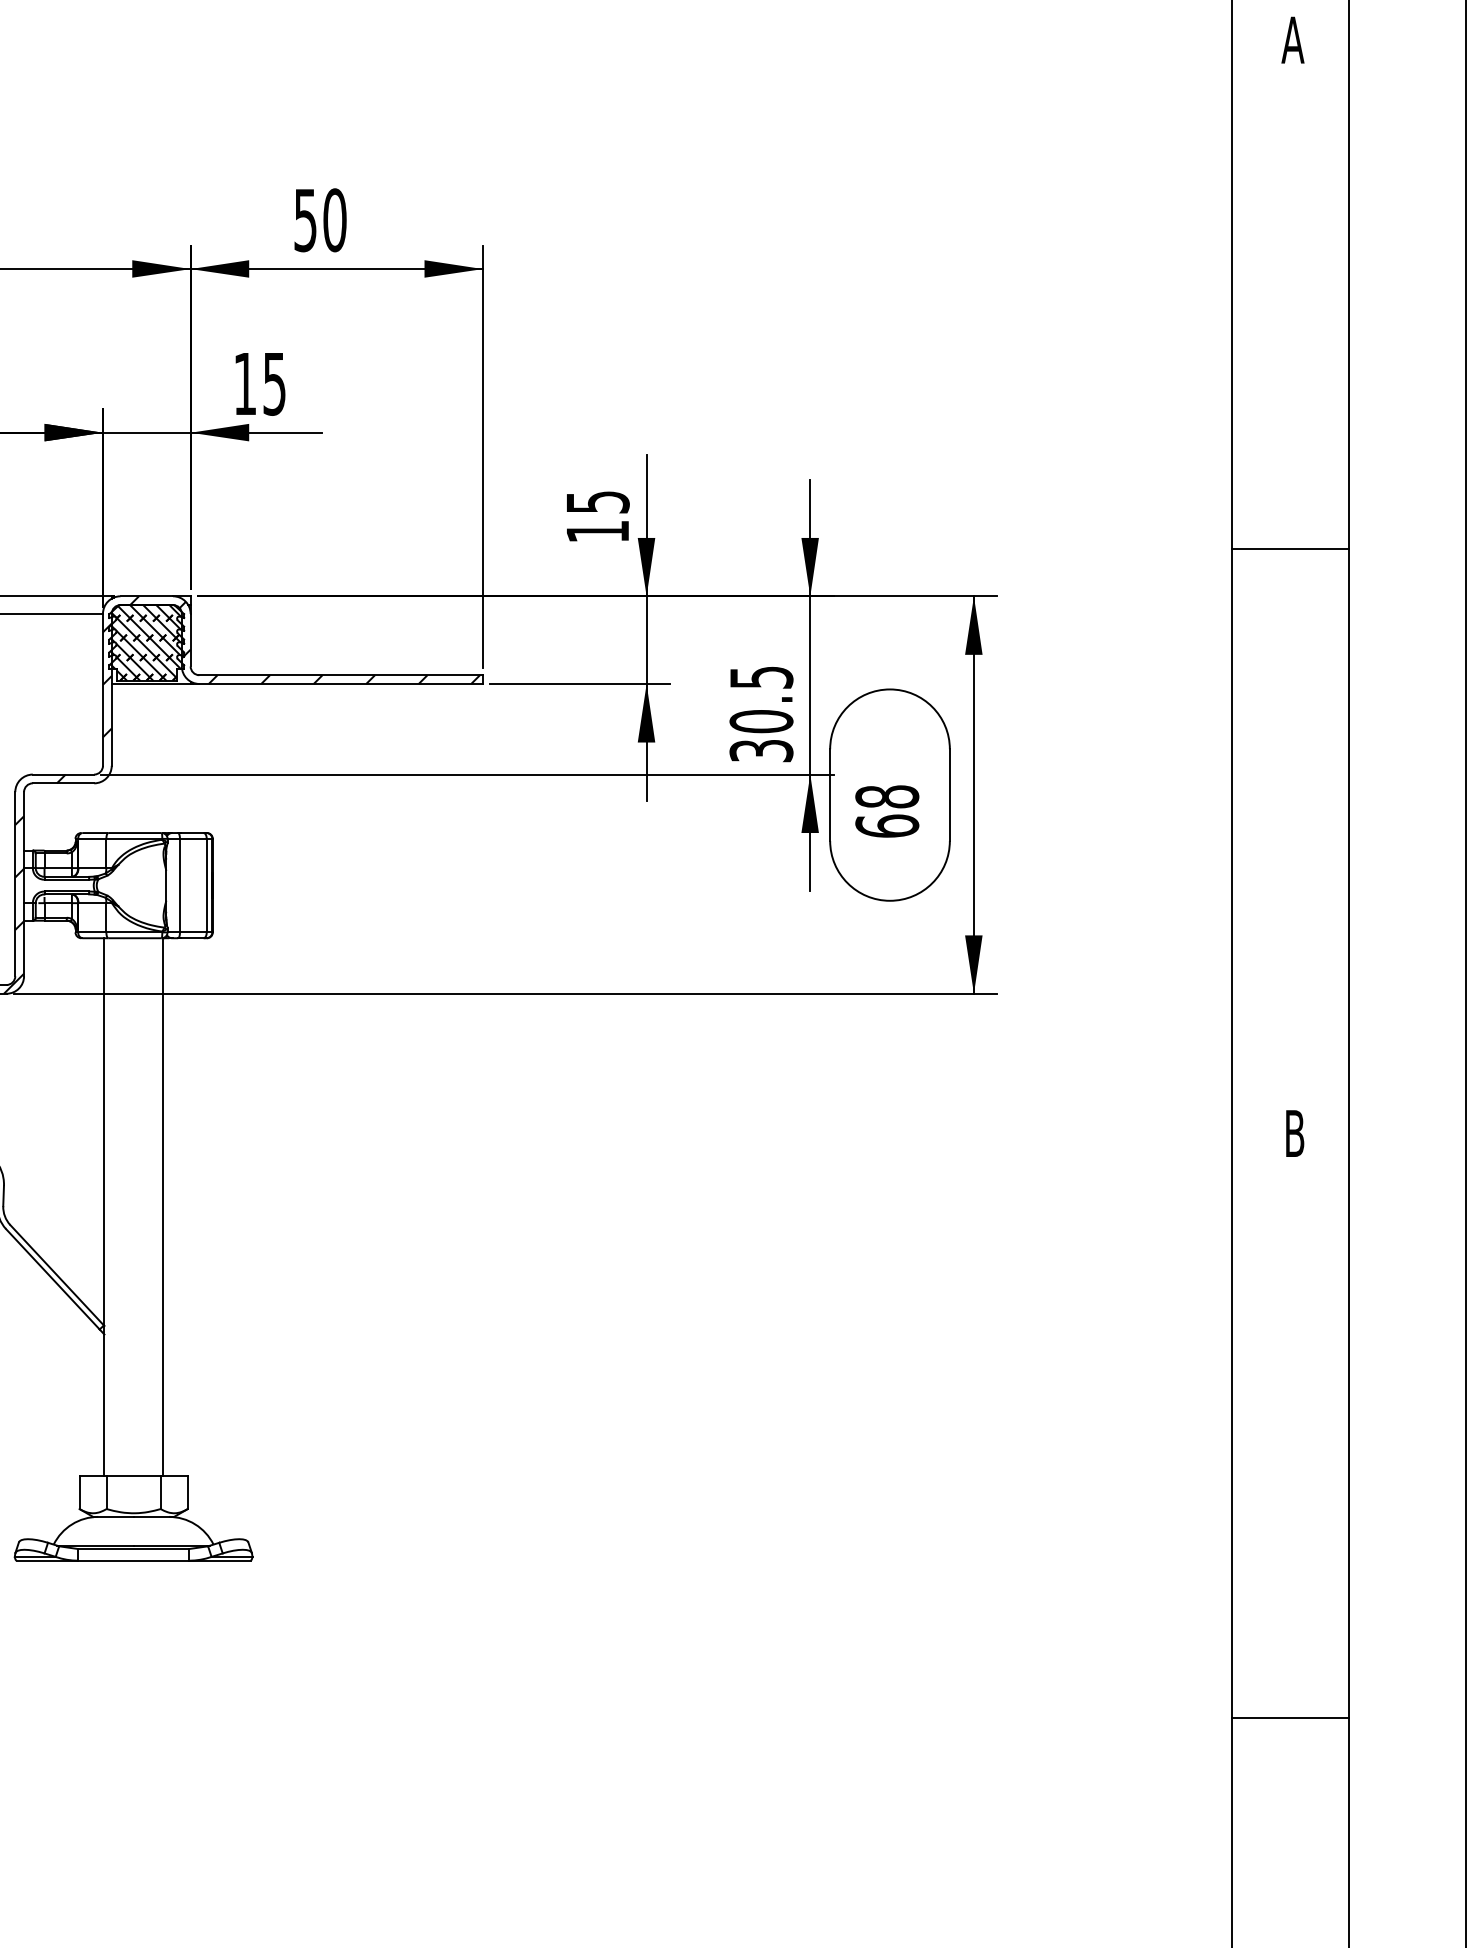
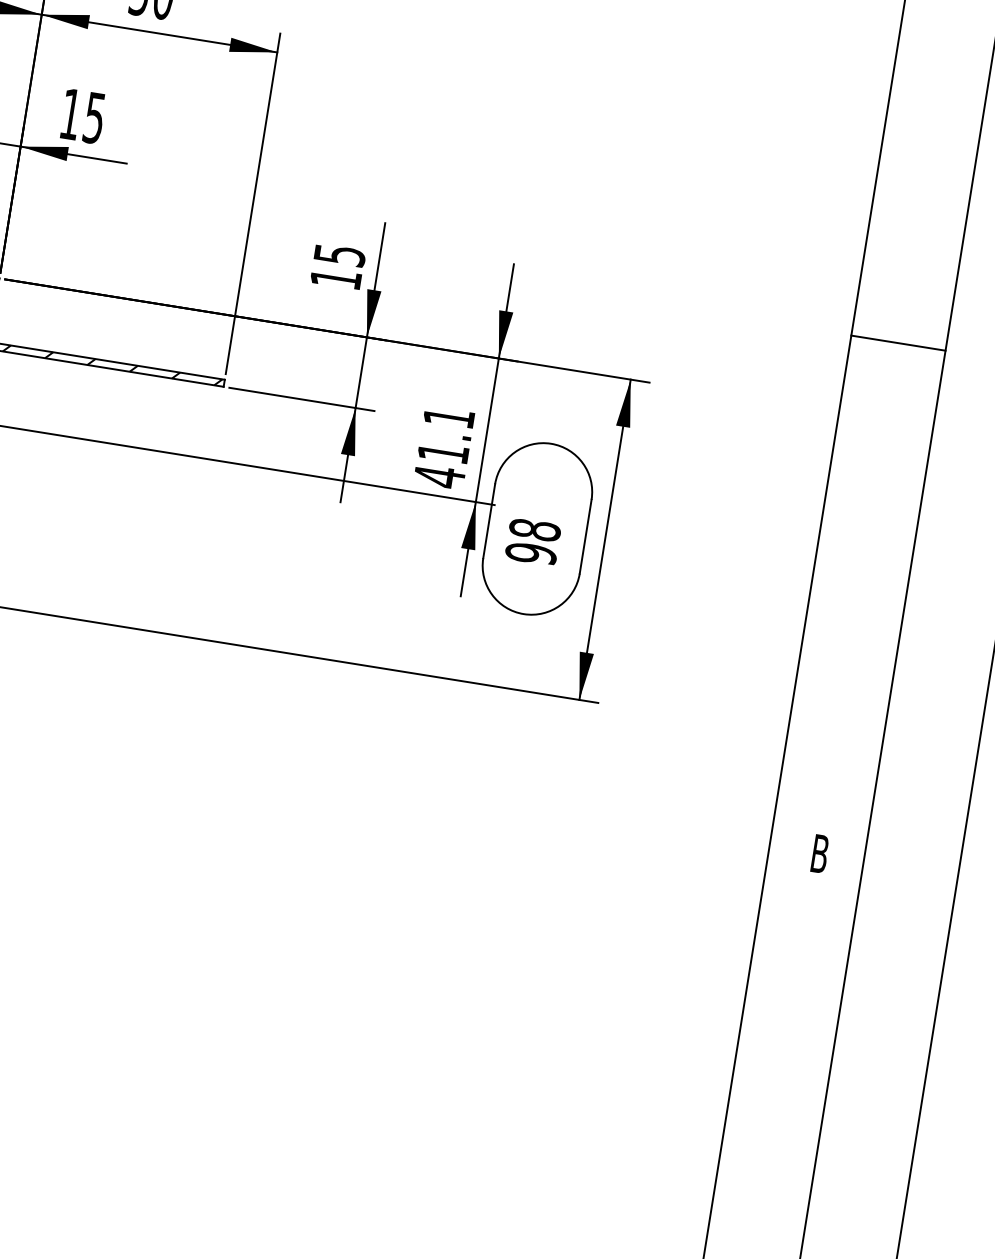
line: (1290, 549) -> (898, 343), moved
text: (761, 714) -> (444, 447), 30.5 -> 41.1
text: (887, 825) -> (531, 553), 68 -> 98

